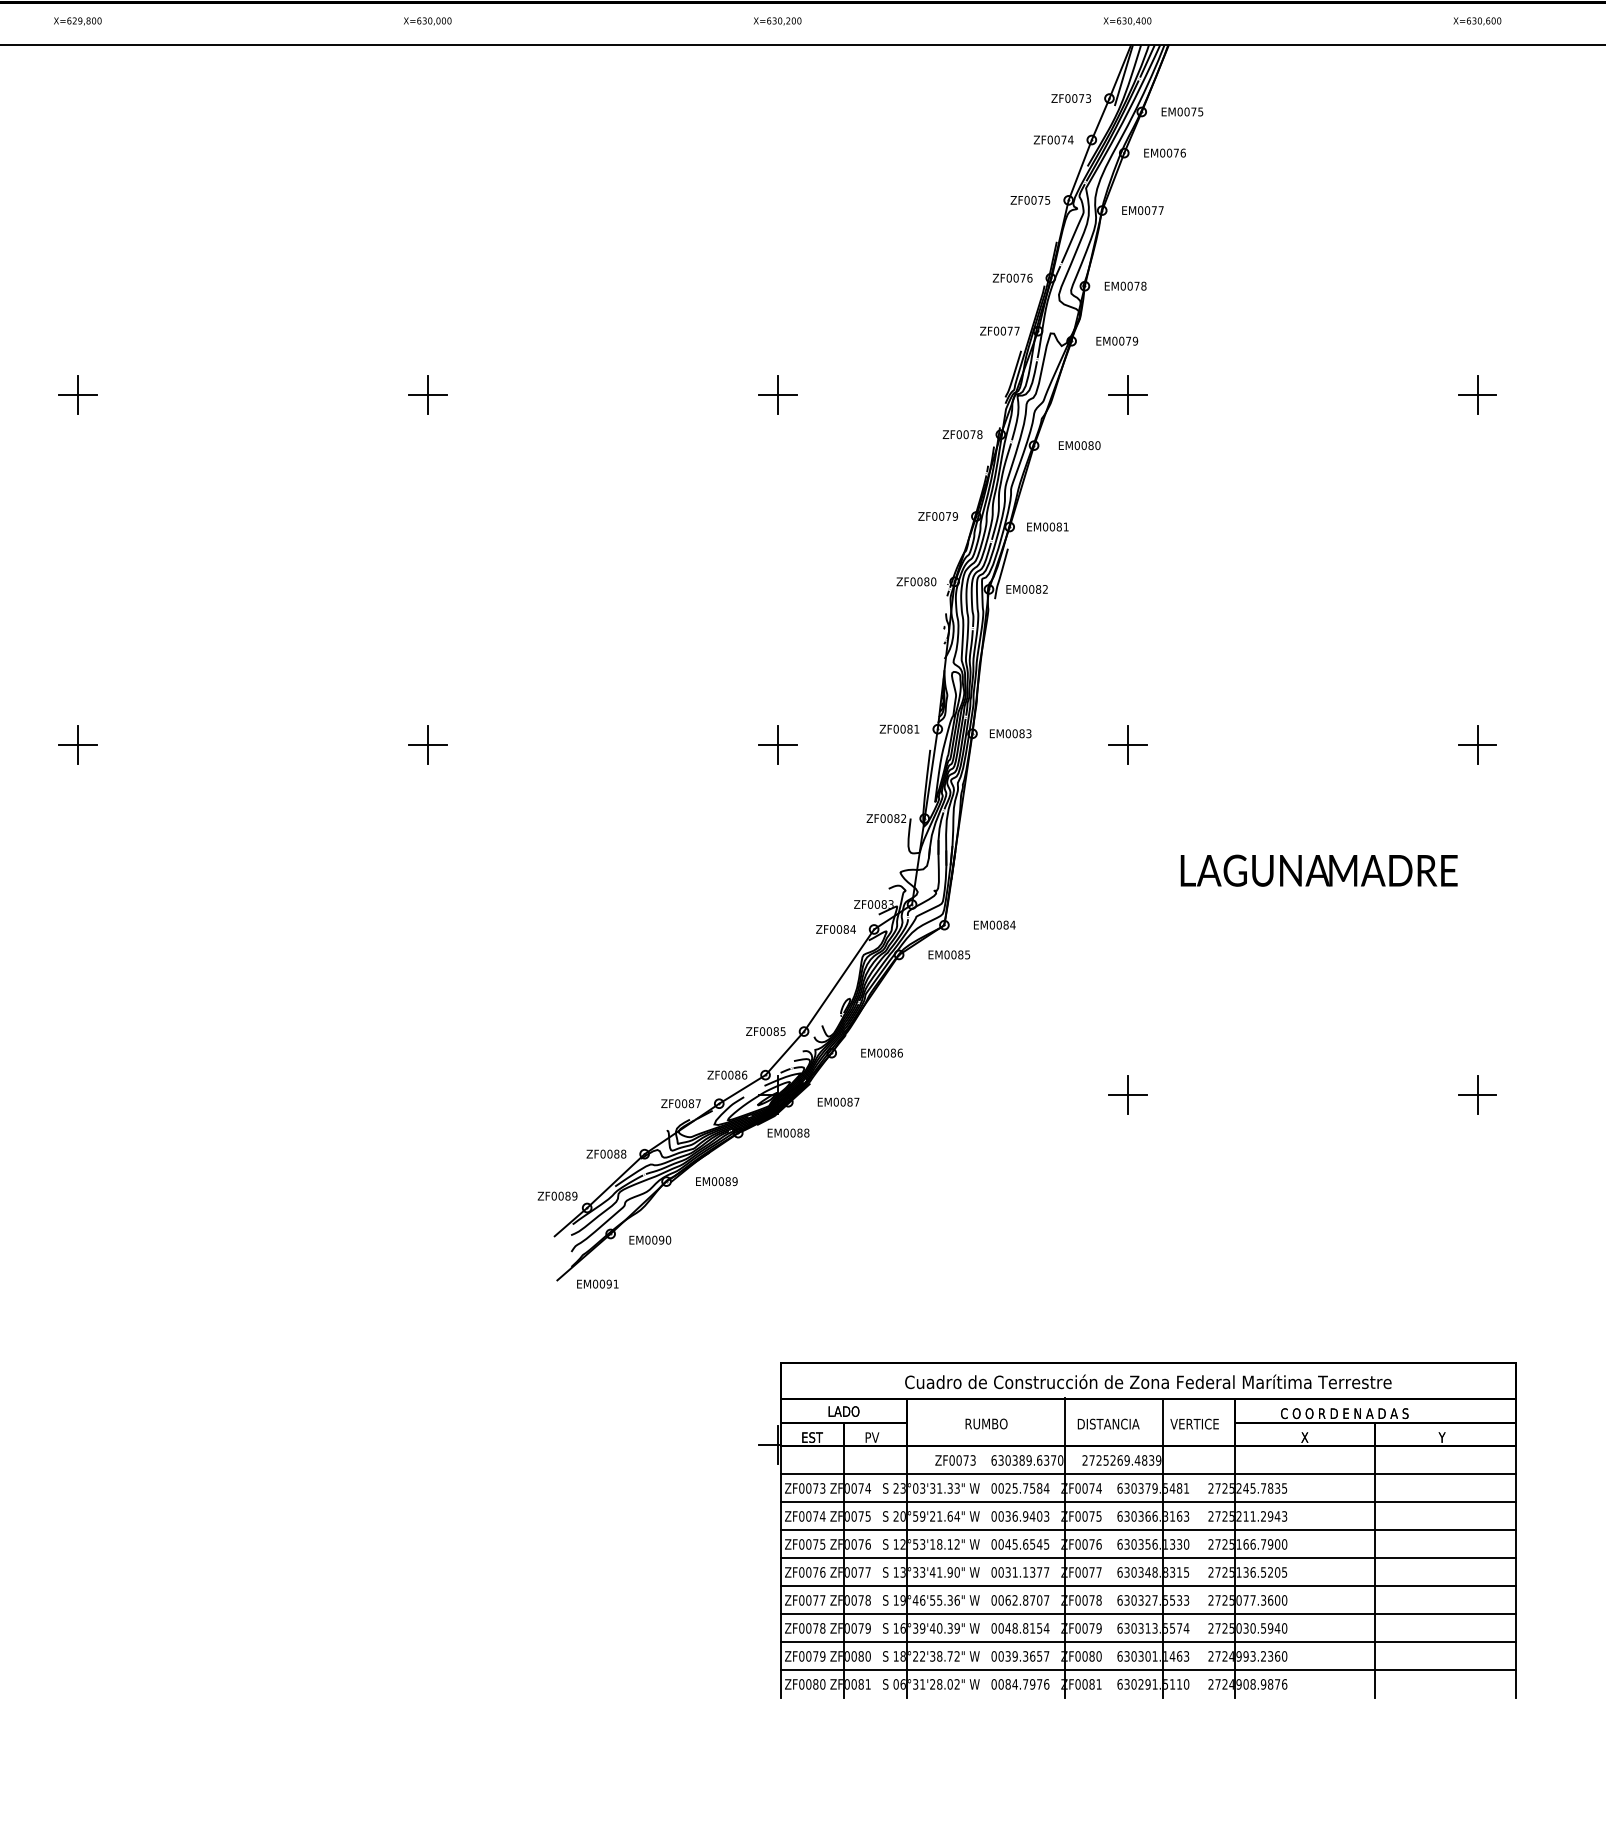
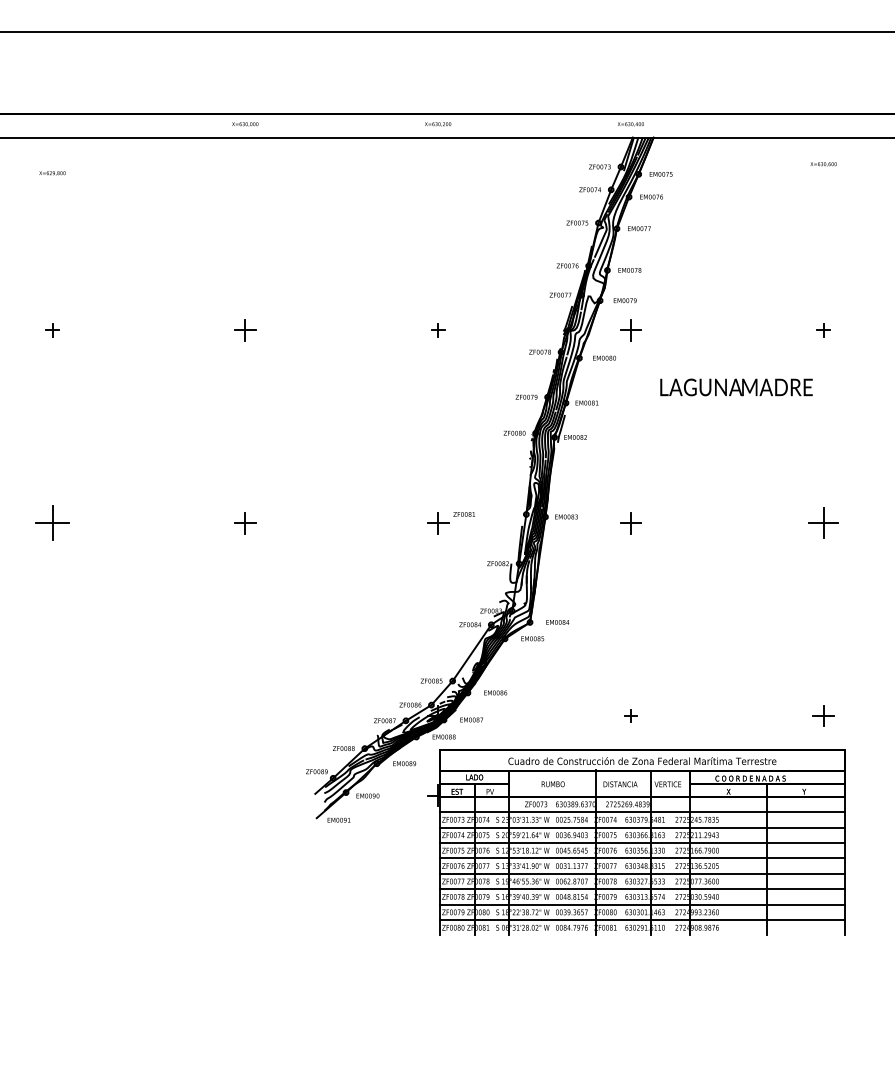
text: (77, 21) -> (52, 173), moved
text: (1477, 21) -> (823, 164), moved
part: (77, 395) -> (52, 330), size x0.6
part: (778, 395) -> (438, 330), size x0.6
part: (1477, 395) -> (823, 330), size x0.6
text: (898, 729) -> (463, 514), moved
part: (77, 745) -> (52, 523), size x1.6
part: (1477, 745) -> (823, 523), size x1.4
text: (1319, 870) -> (736, 387), moved
part: (1126, 1094) -> (630, 715), size x0.6
part: (1137, 1529) -> (636, 842), moved

